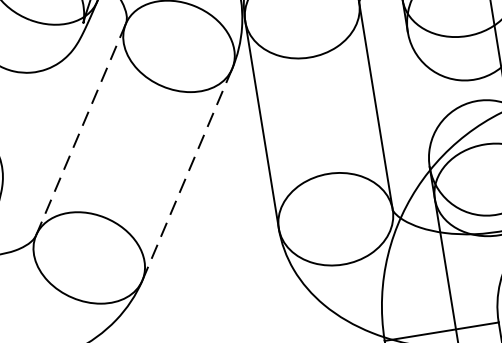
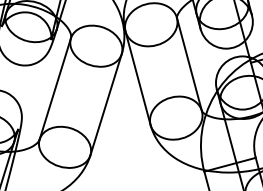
line: (81, 128) -> (55, 88), dashed -> solid
line: (188, 174) -> (106, 104), dashed -> solid

